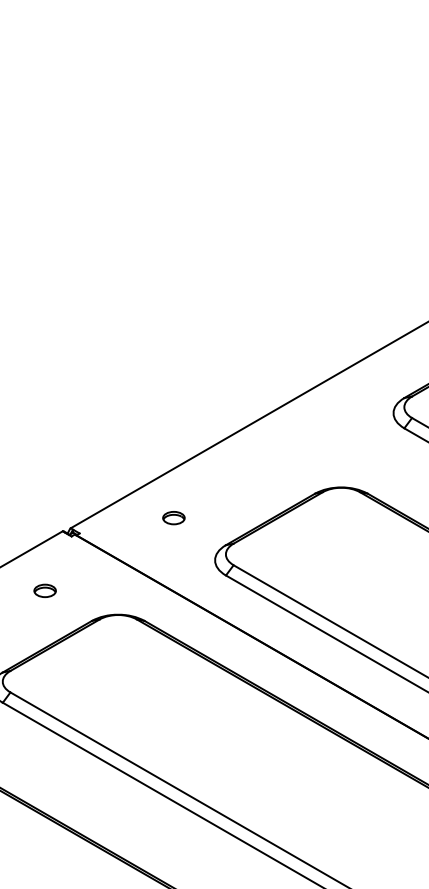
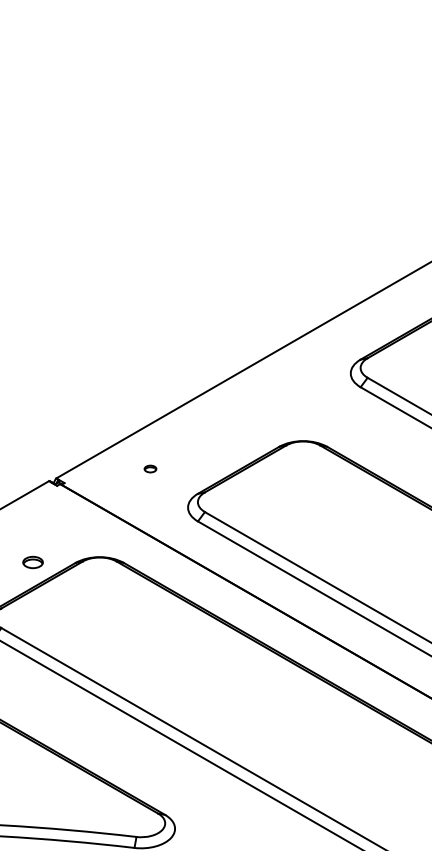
part: (173, 517) -> (150, 468), size x0.6
part: (44, 590) -> (32, 562), moved

